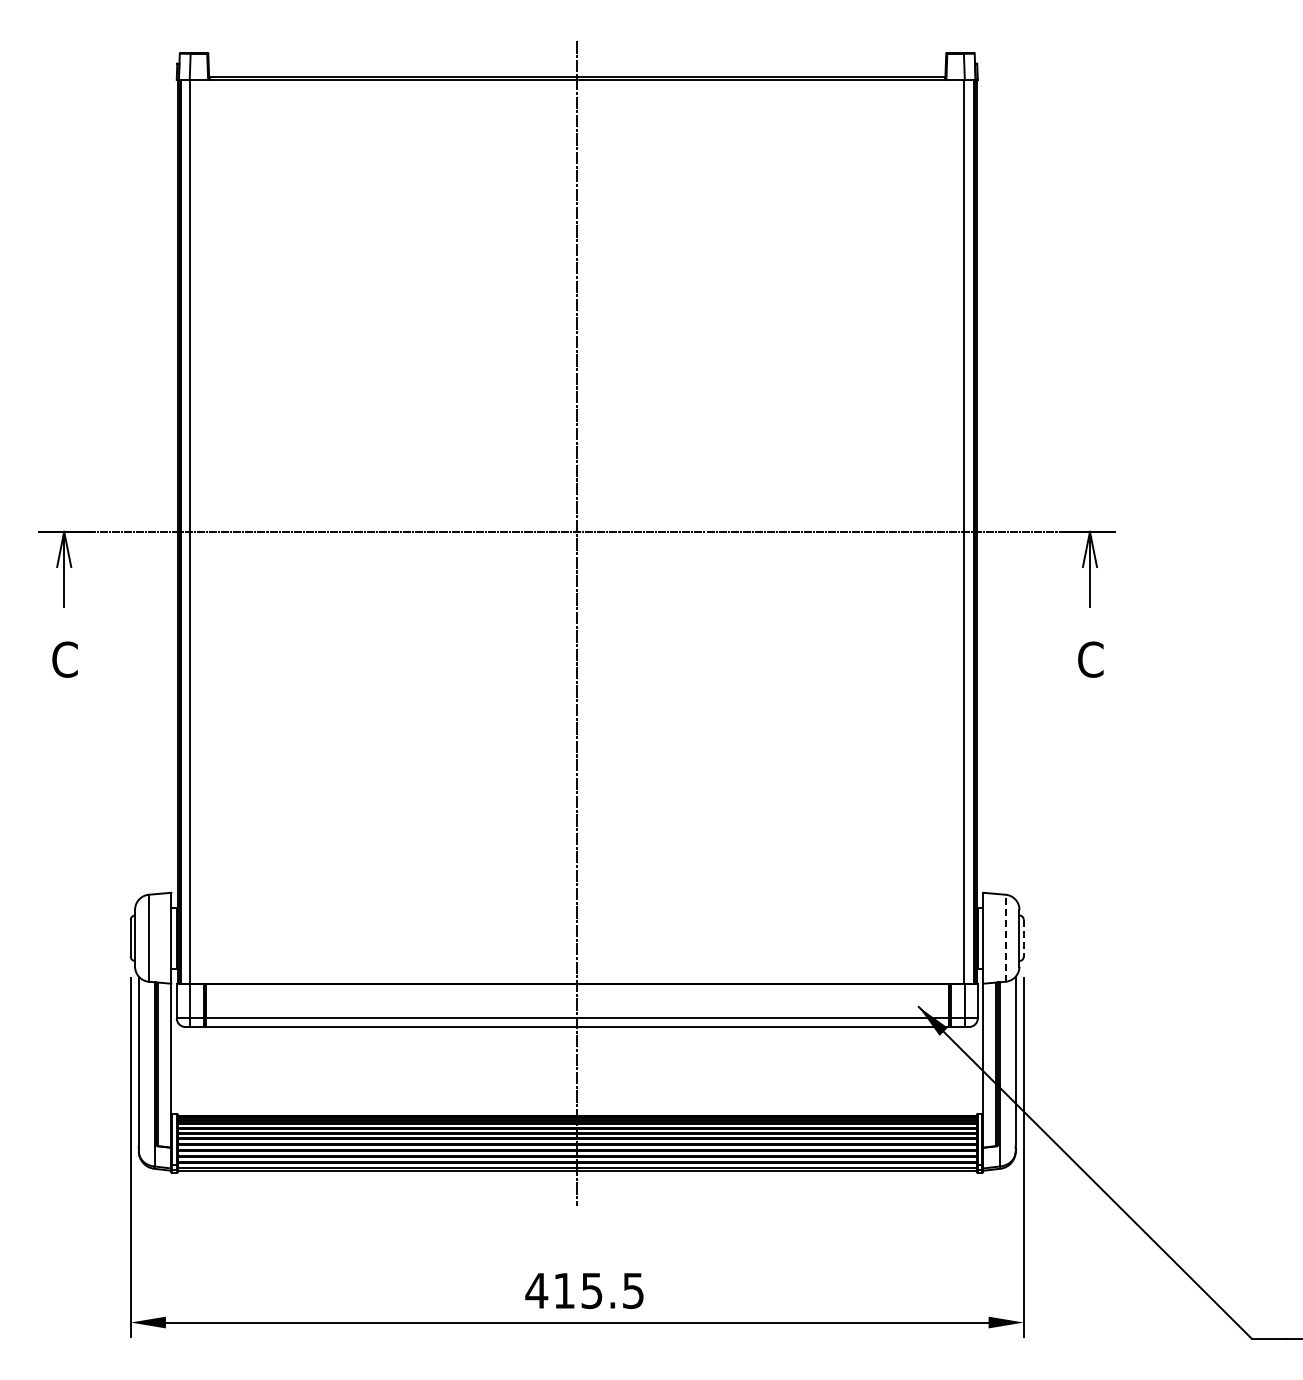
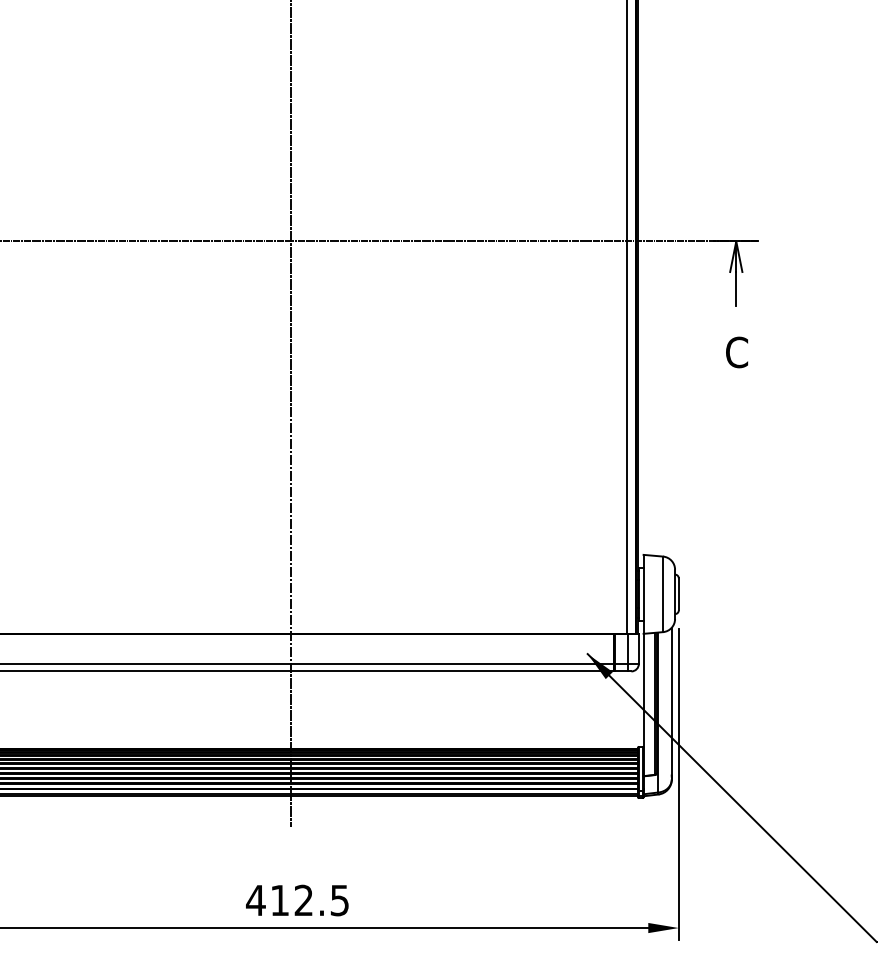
line: (1005, 938) -> (662, 594), dashed -> solid
line: (1023, 938) -> (678, 594), dashed -> solid
text: (591, 1290) -> (303, 900), 415.5 -> 412.5

